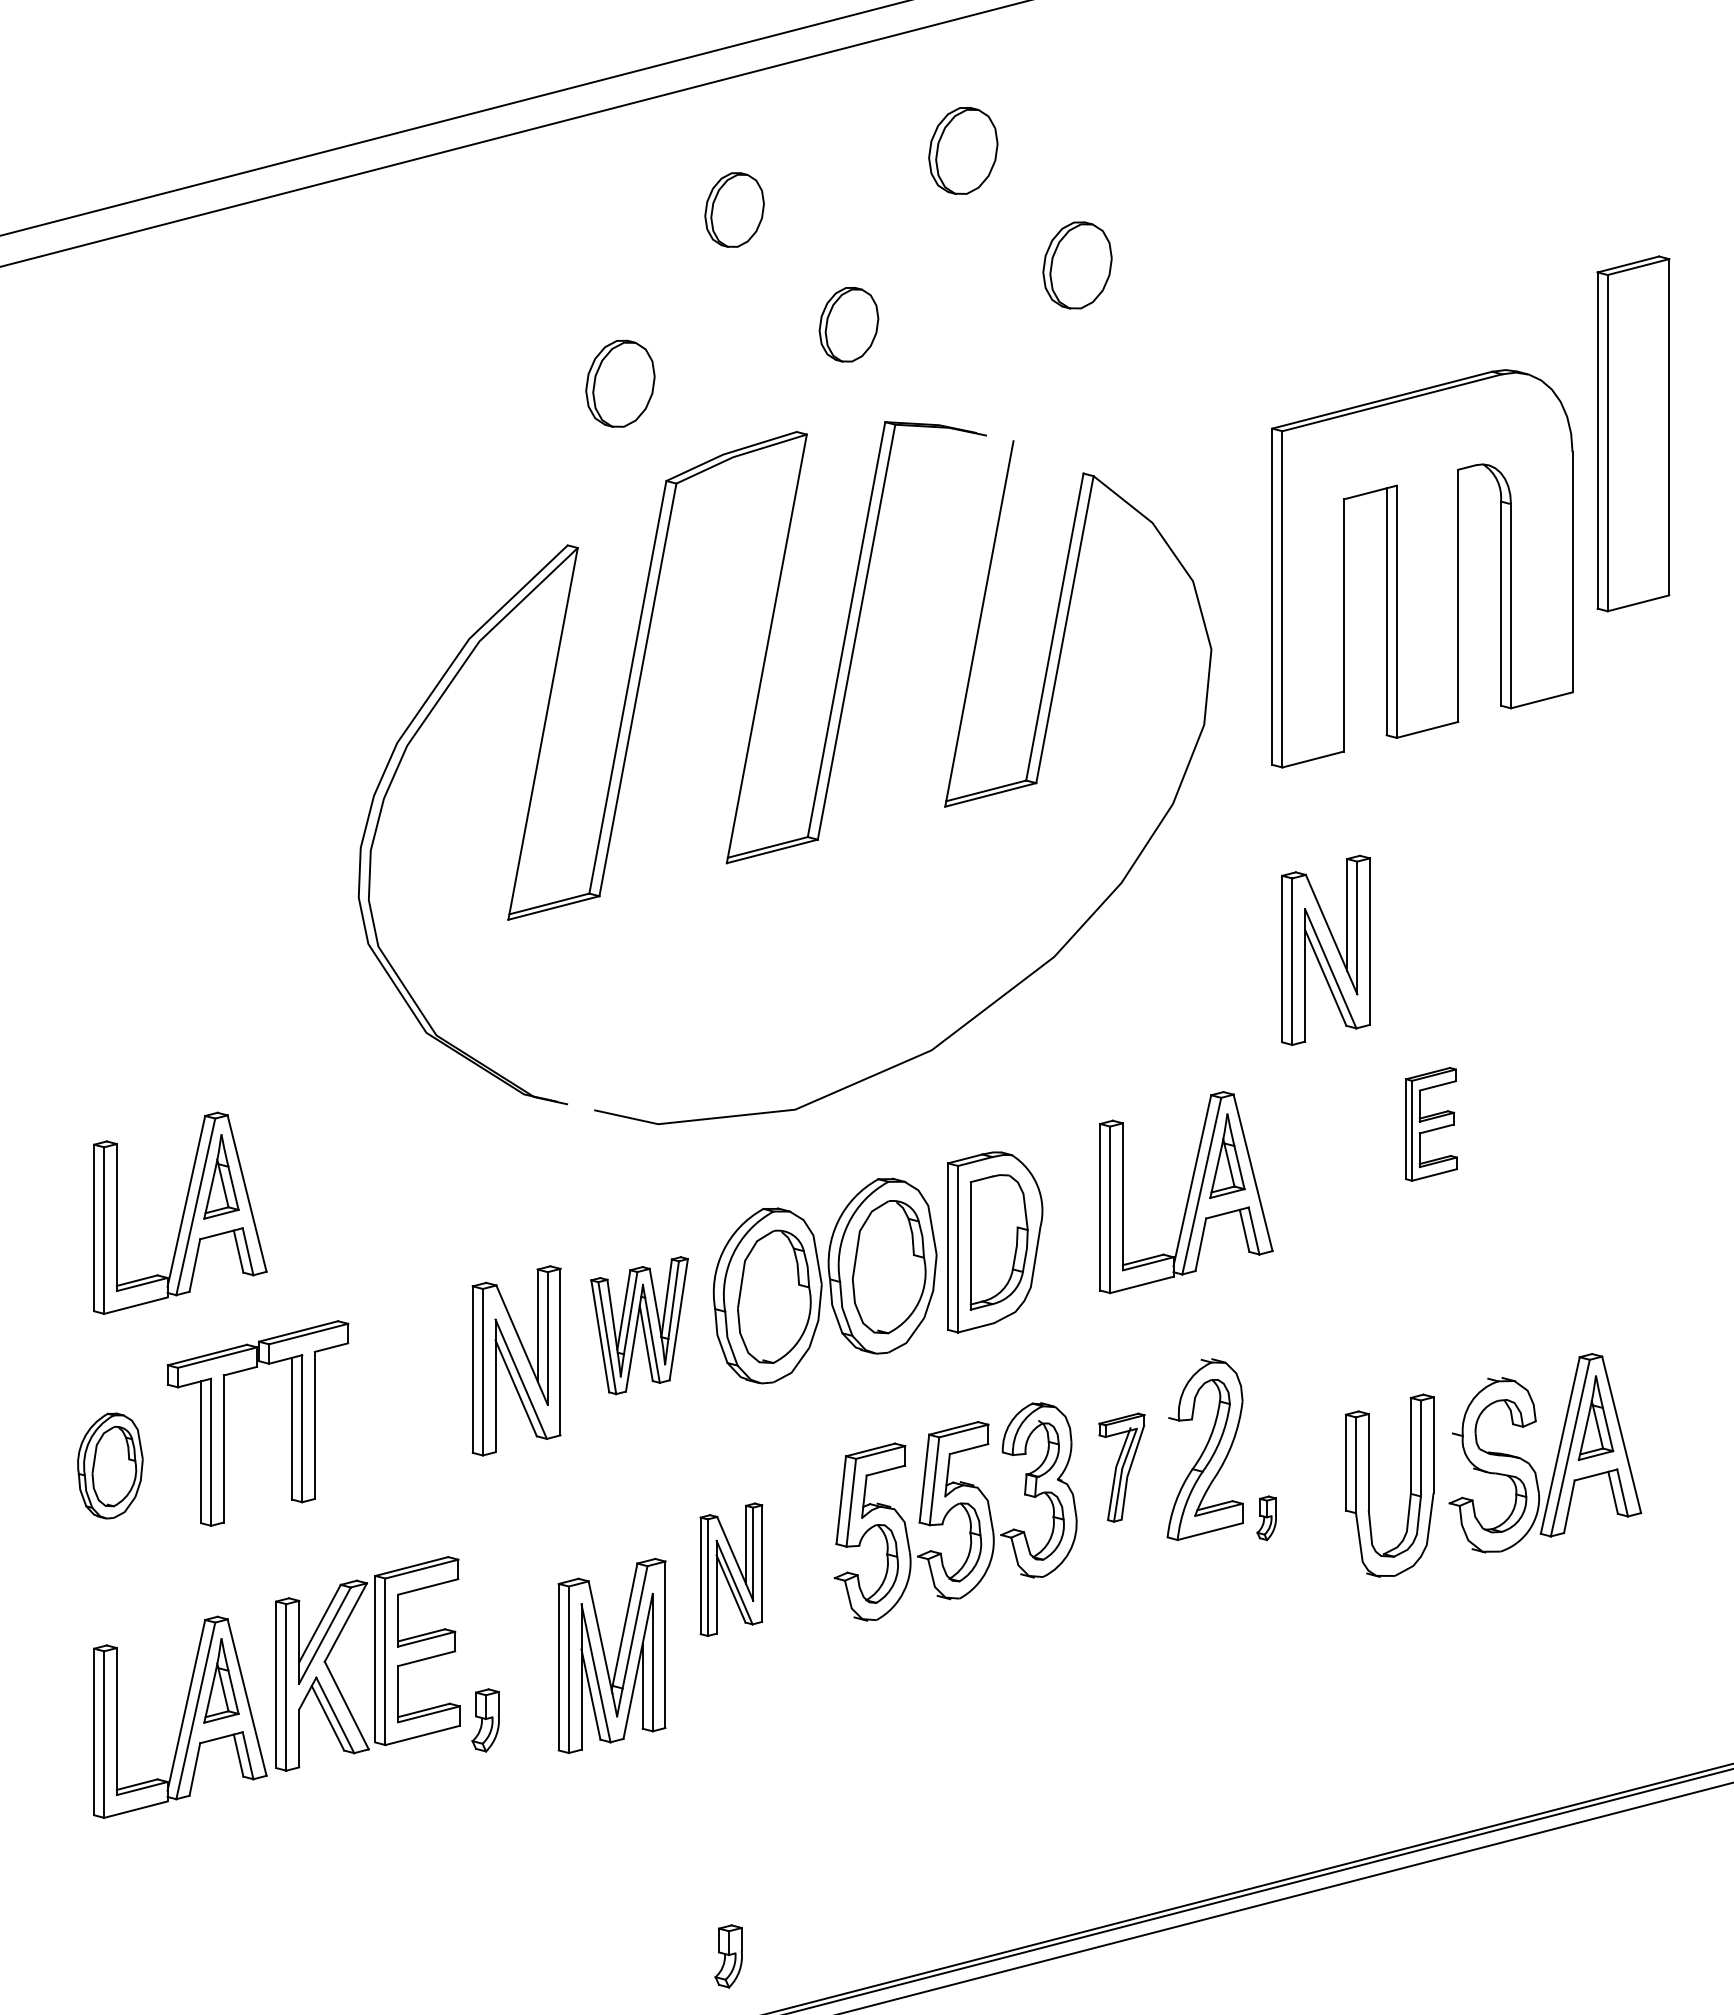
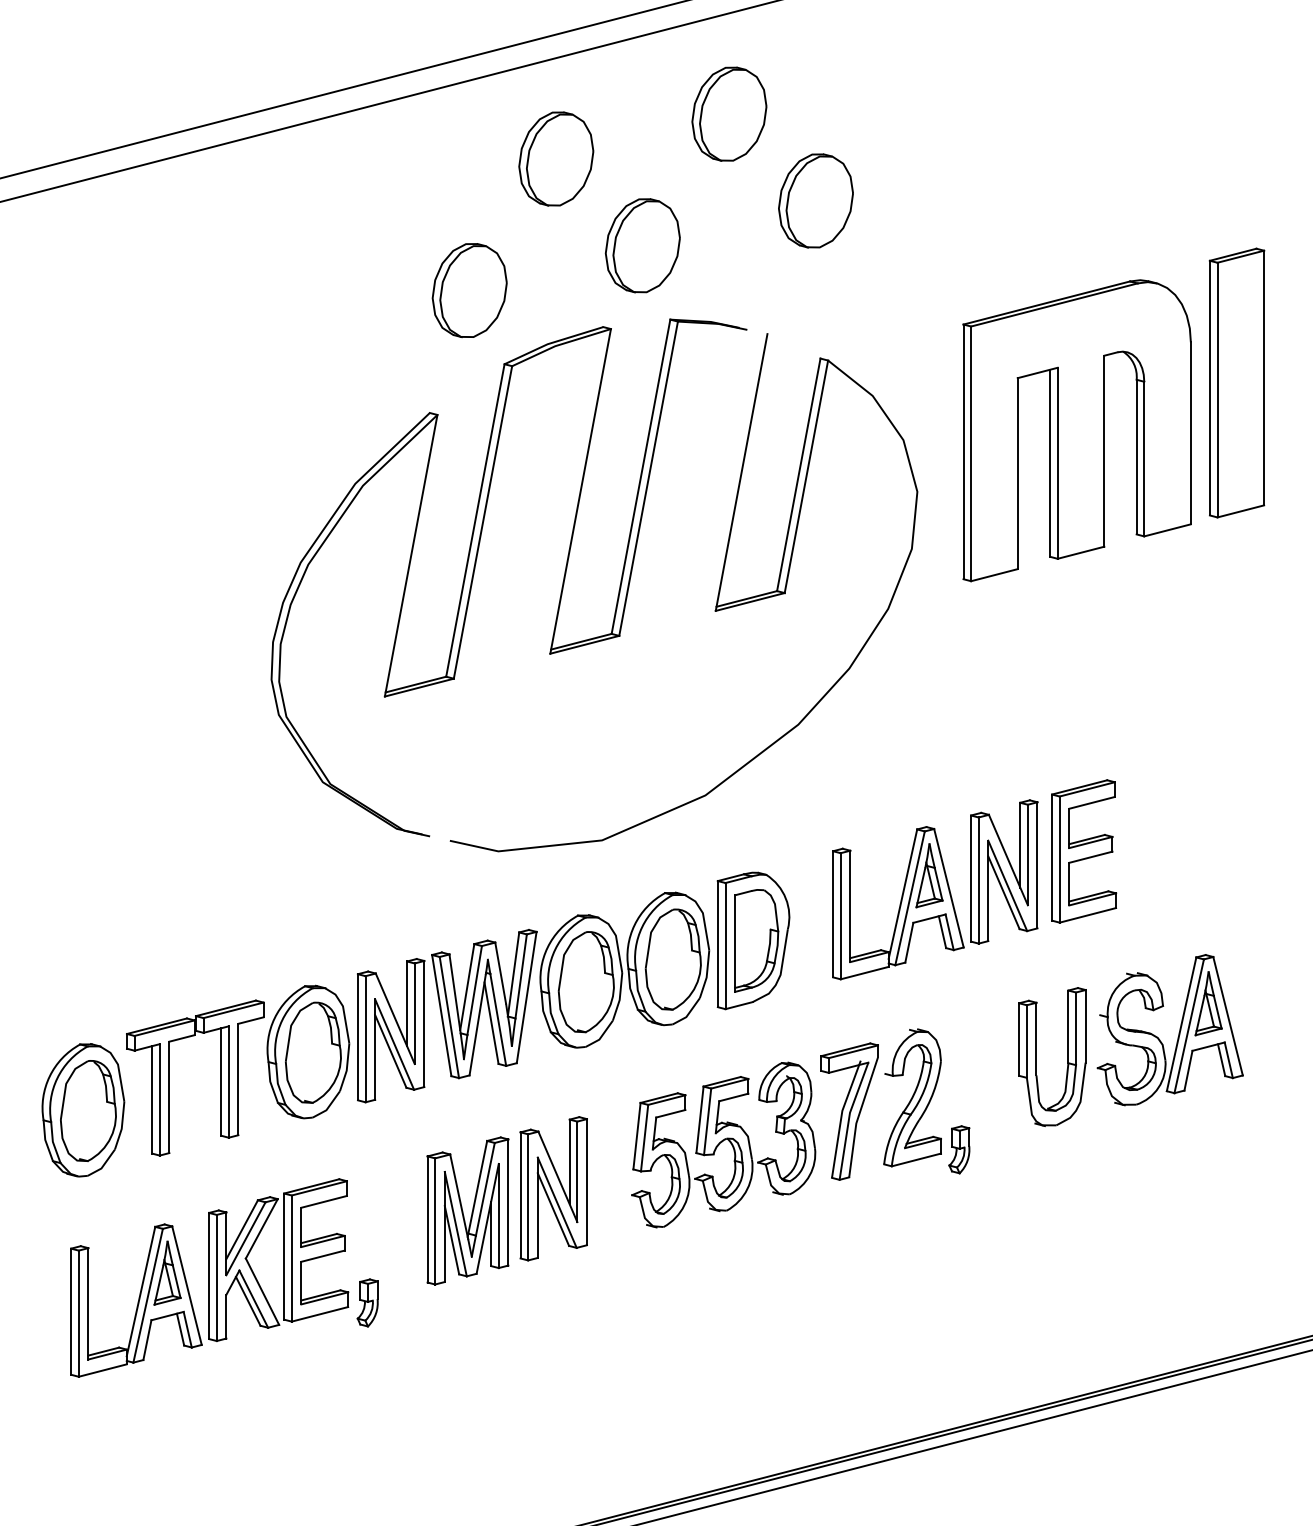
part: (963, 150) -> (729, 113), size x1.43
part: (734, 209) -> (556, 158), size x1.67
part: (1077, 265) -> (815, 201), size x1.43
part: (848, 324) -> (642, 245), size x1.67
part: (620, 383) -> (469, 290), size x1.43
part: (1633, 433) -> (1237, 382), moved
part: (1325, 949) -> (1003, 871), moved
part: (1431, 1124) -> (1084, 851), size x1.67
part: (180, 1212) -> (136, 918), removed
part: (639, 1325) -> (484, 1003), size x1.43
part: (407, 1388) -> (308, 1051), added
part: (1556, 1457) -> (1178, 1033), moved
part: (110, 1465) -> (83, 1109), size x1.67
part: (1121, 1467) -> (849, 1111), size x1.67
part: (1369, 1485) -> (1037, 1056), moved
part: (1266, 1518) -> (959, 1150), size x1.43
part: (731, 1569) -> (553, 1188), size x1.43
part: (611, 1655) -> (467, 1210), moved
part: (728, 1956) -> (551, 1481), removed

